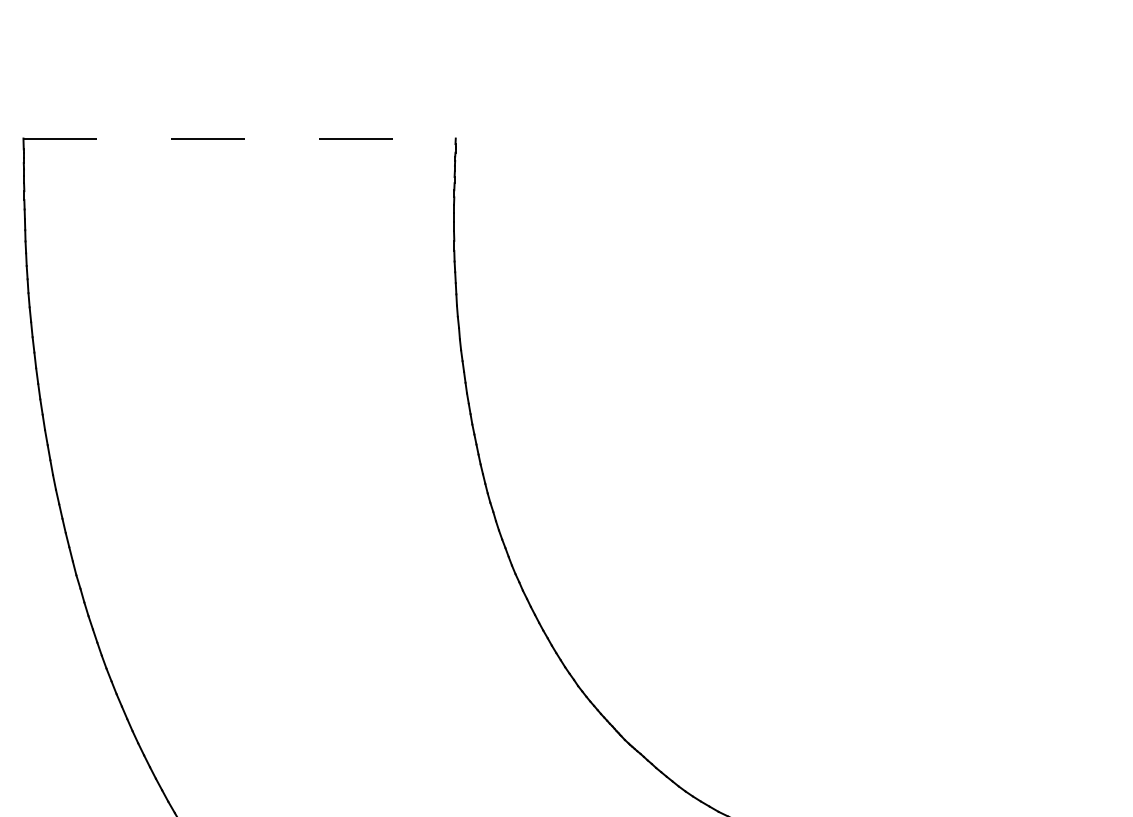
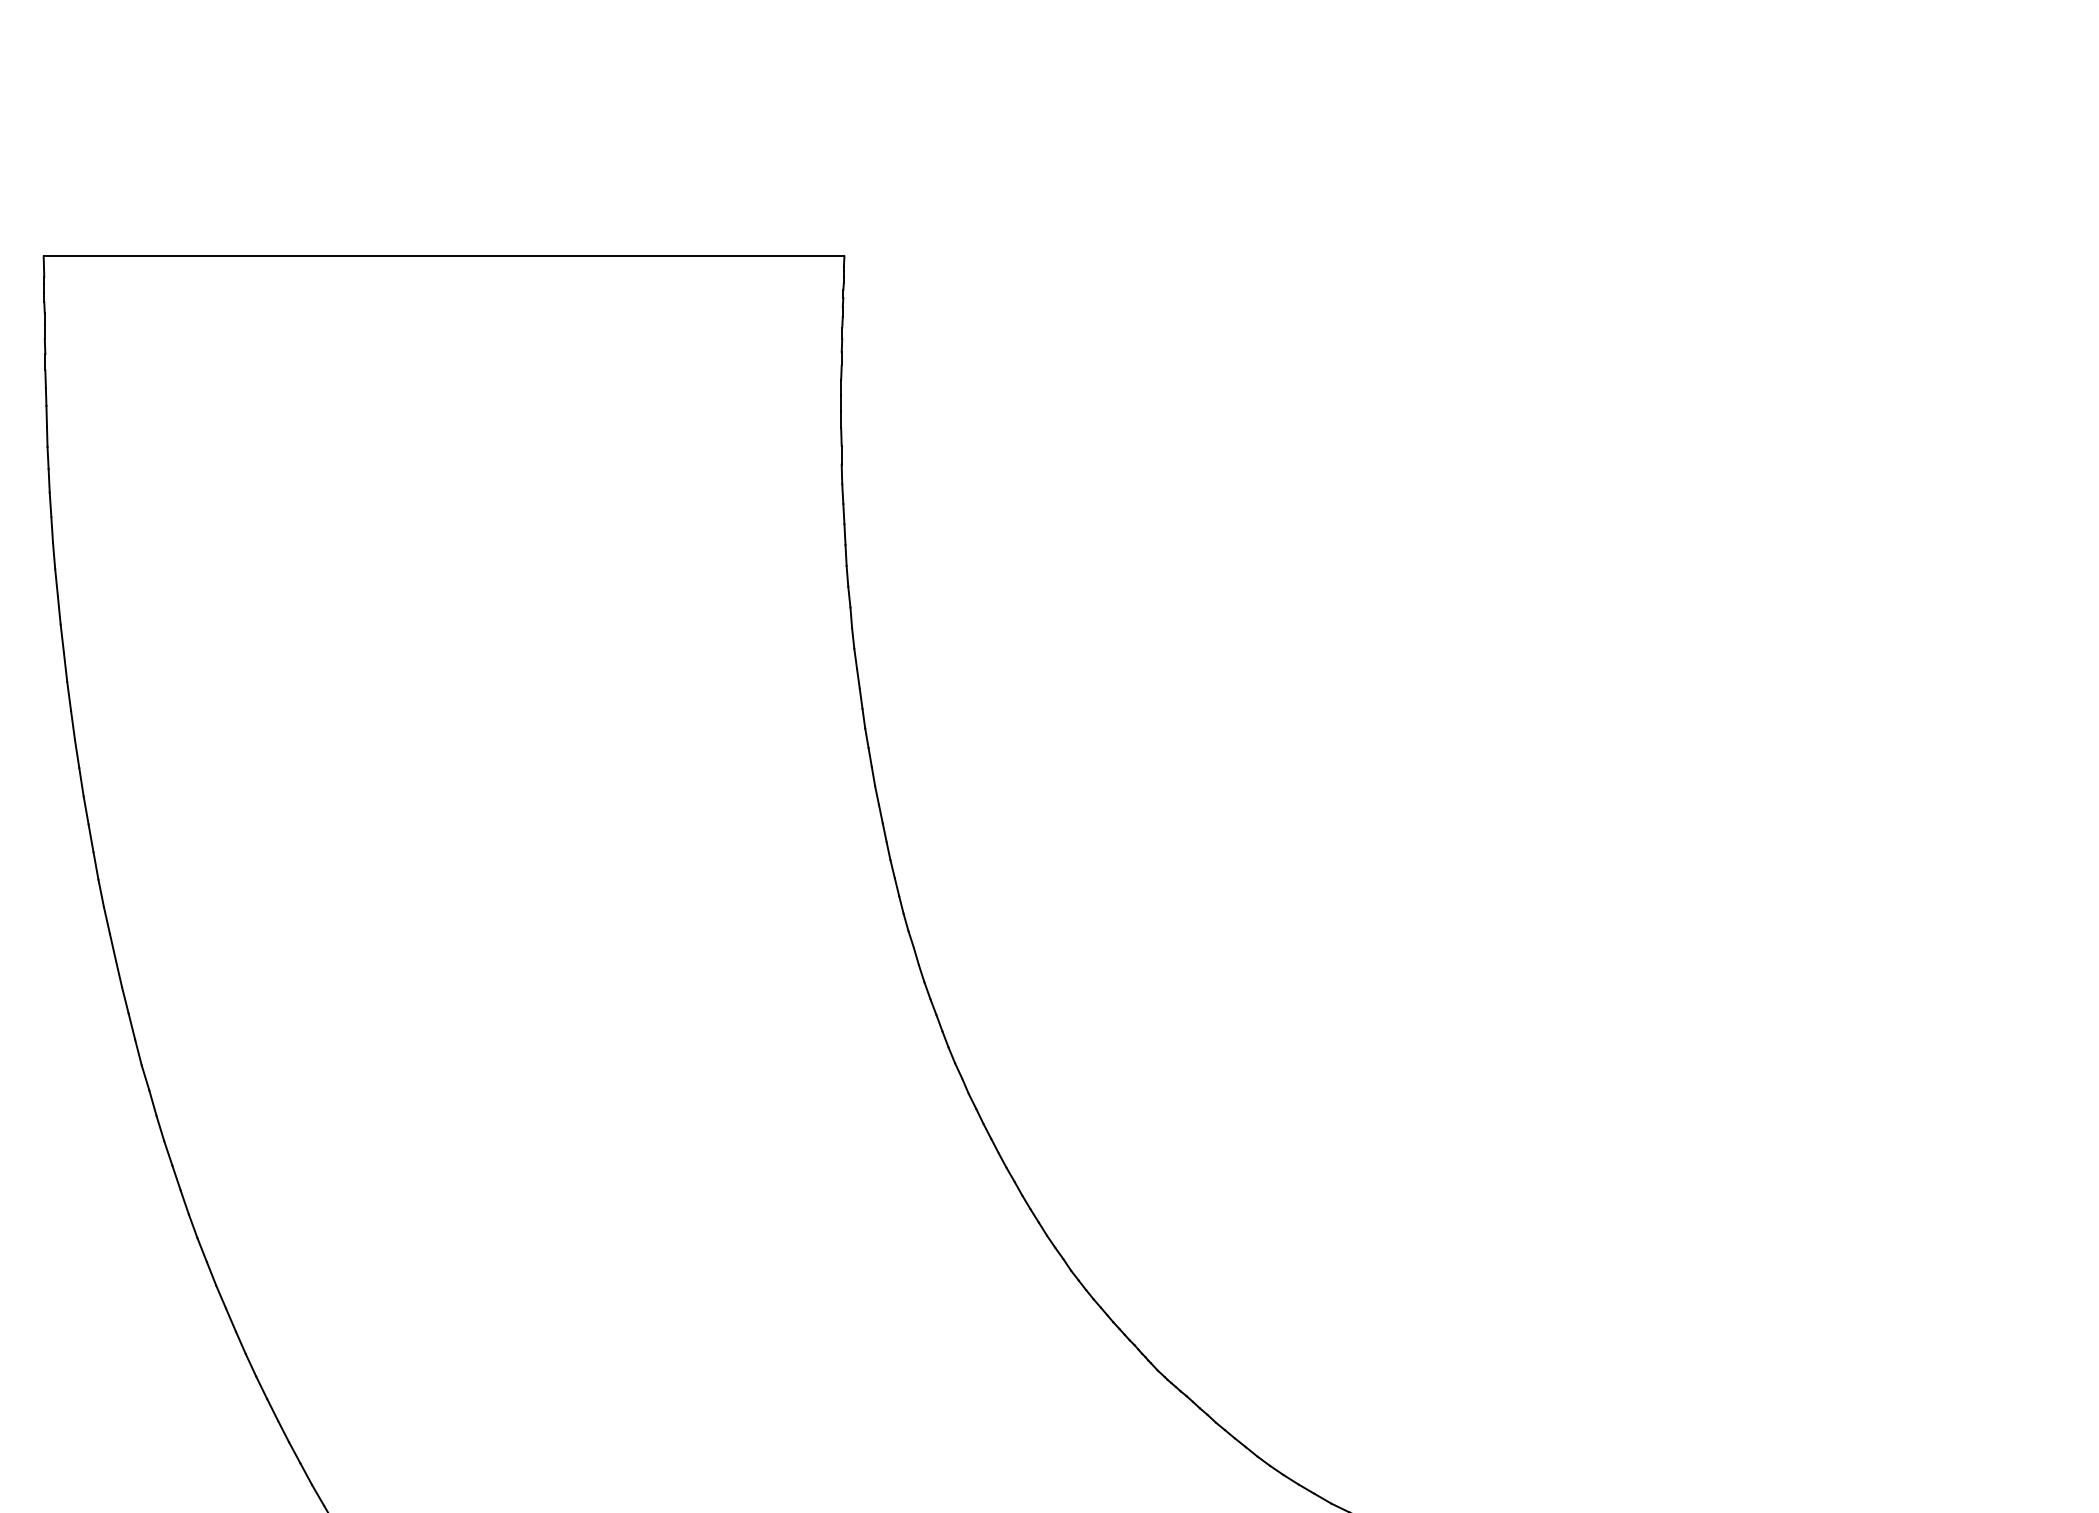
line: (240, 138) -> (445, 256), dashed -> solid

